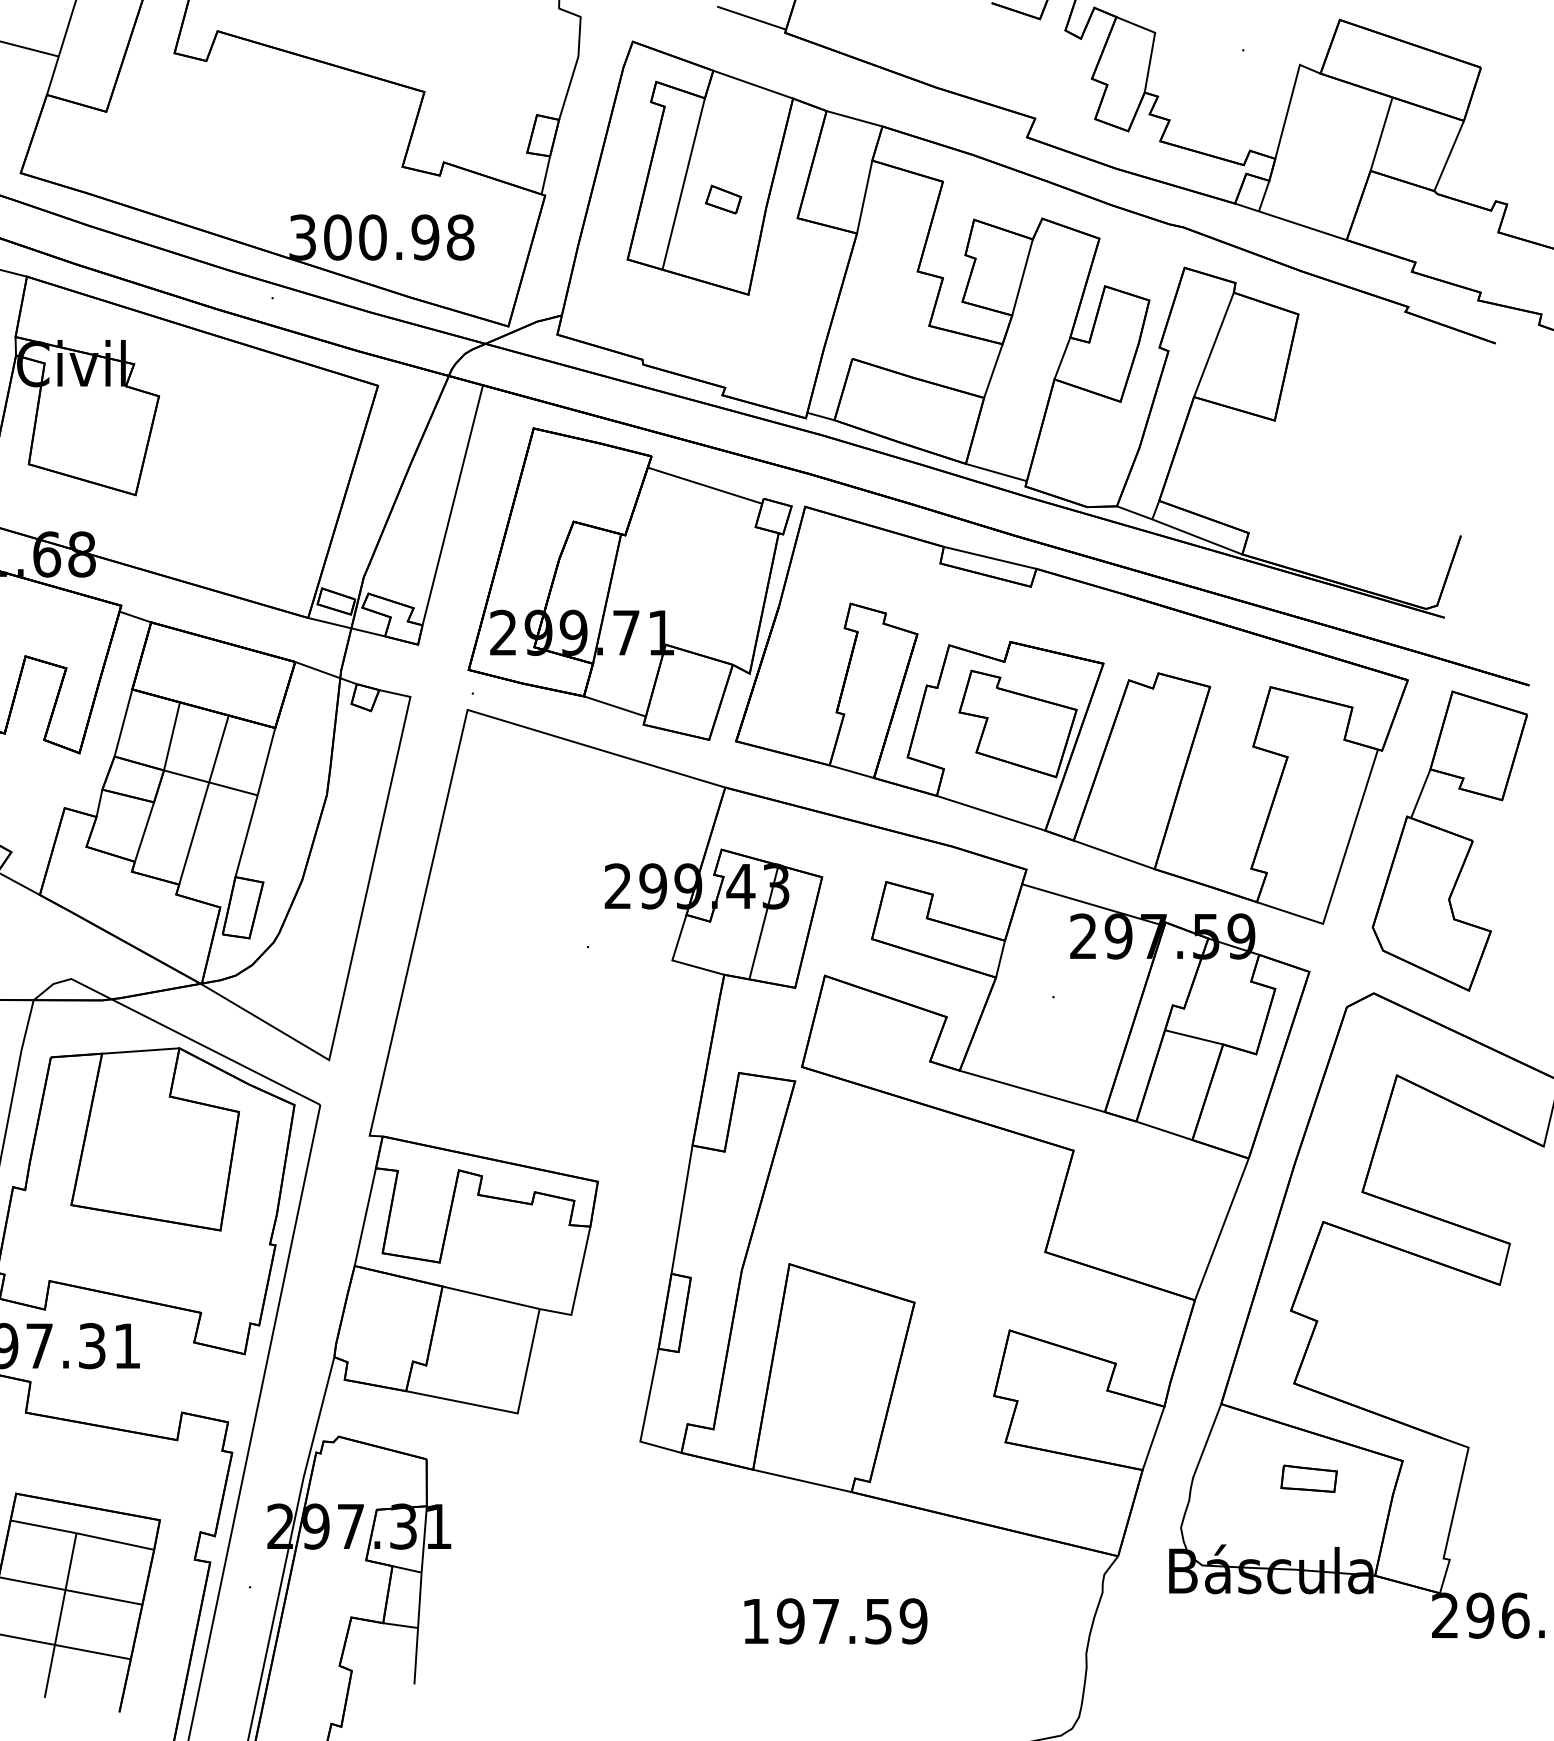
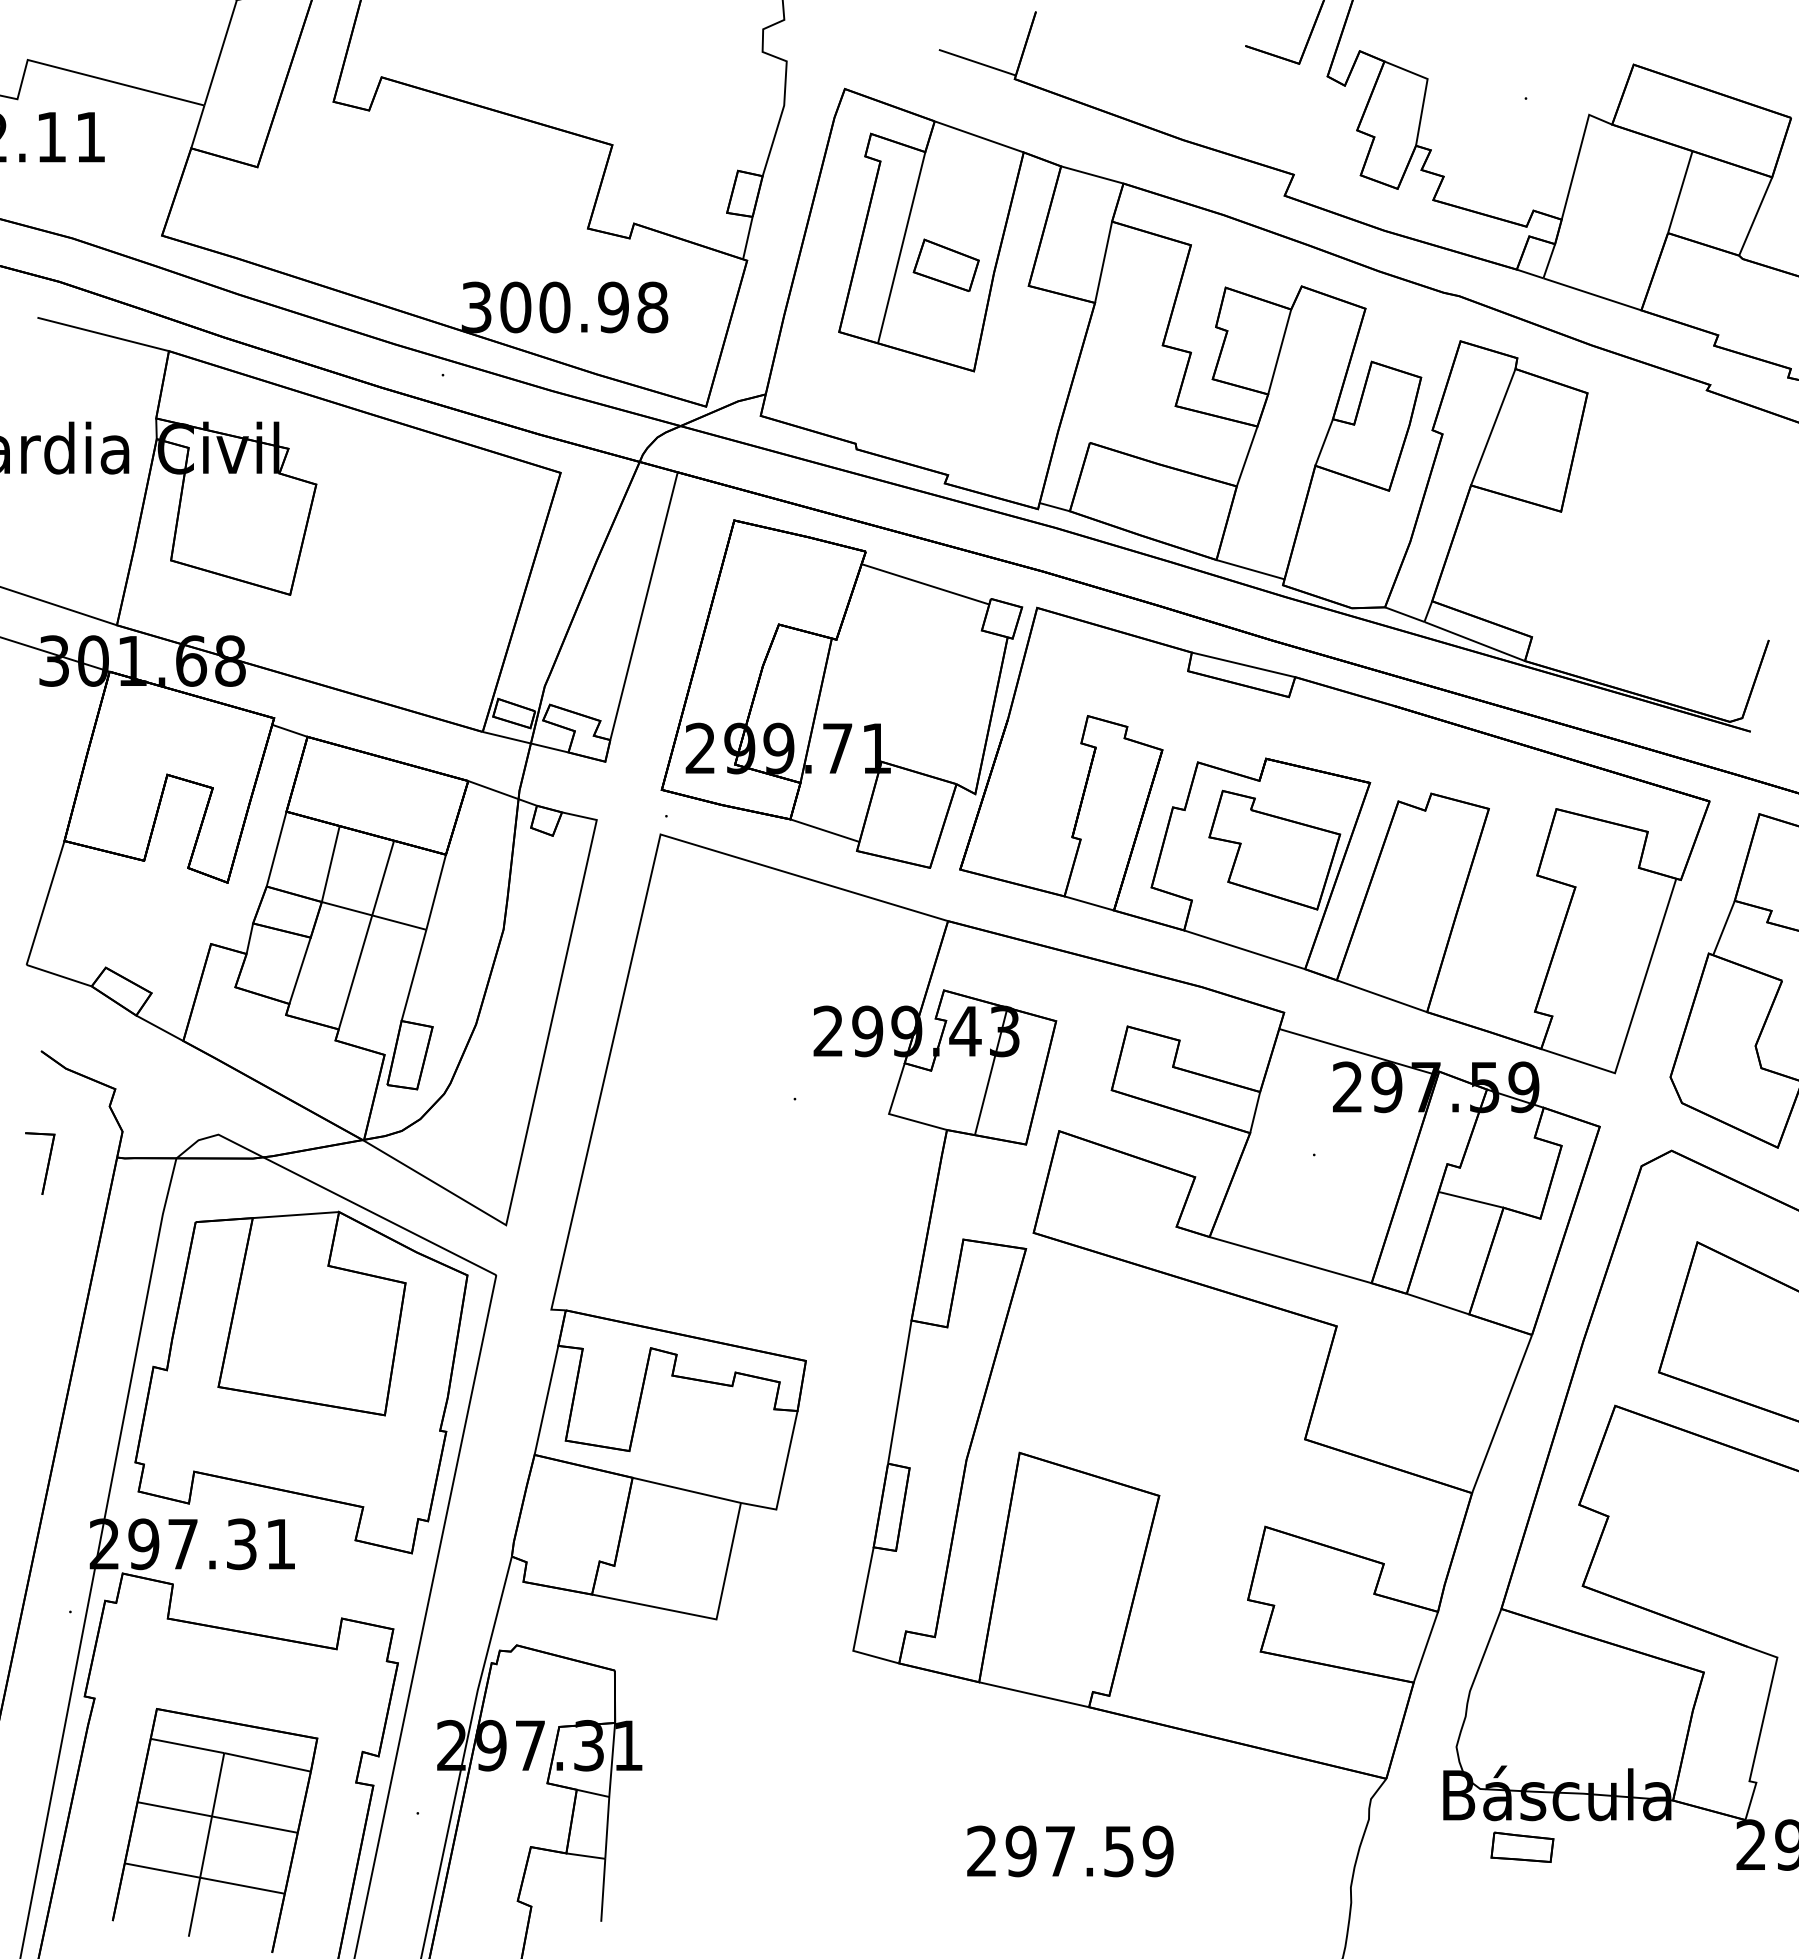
part: (722, 199) -> (945, 264), size x1.67
part: (1309, 1478) -> (1522, 1846), moved
text: (755, 1620) -> (981, 1850), 197.59 -> 297.59

